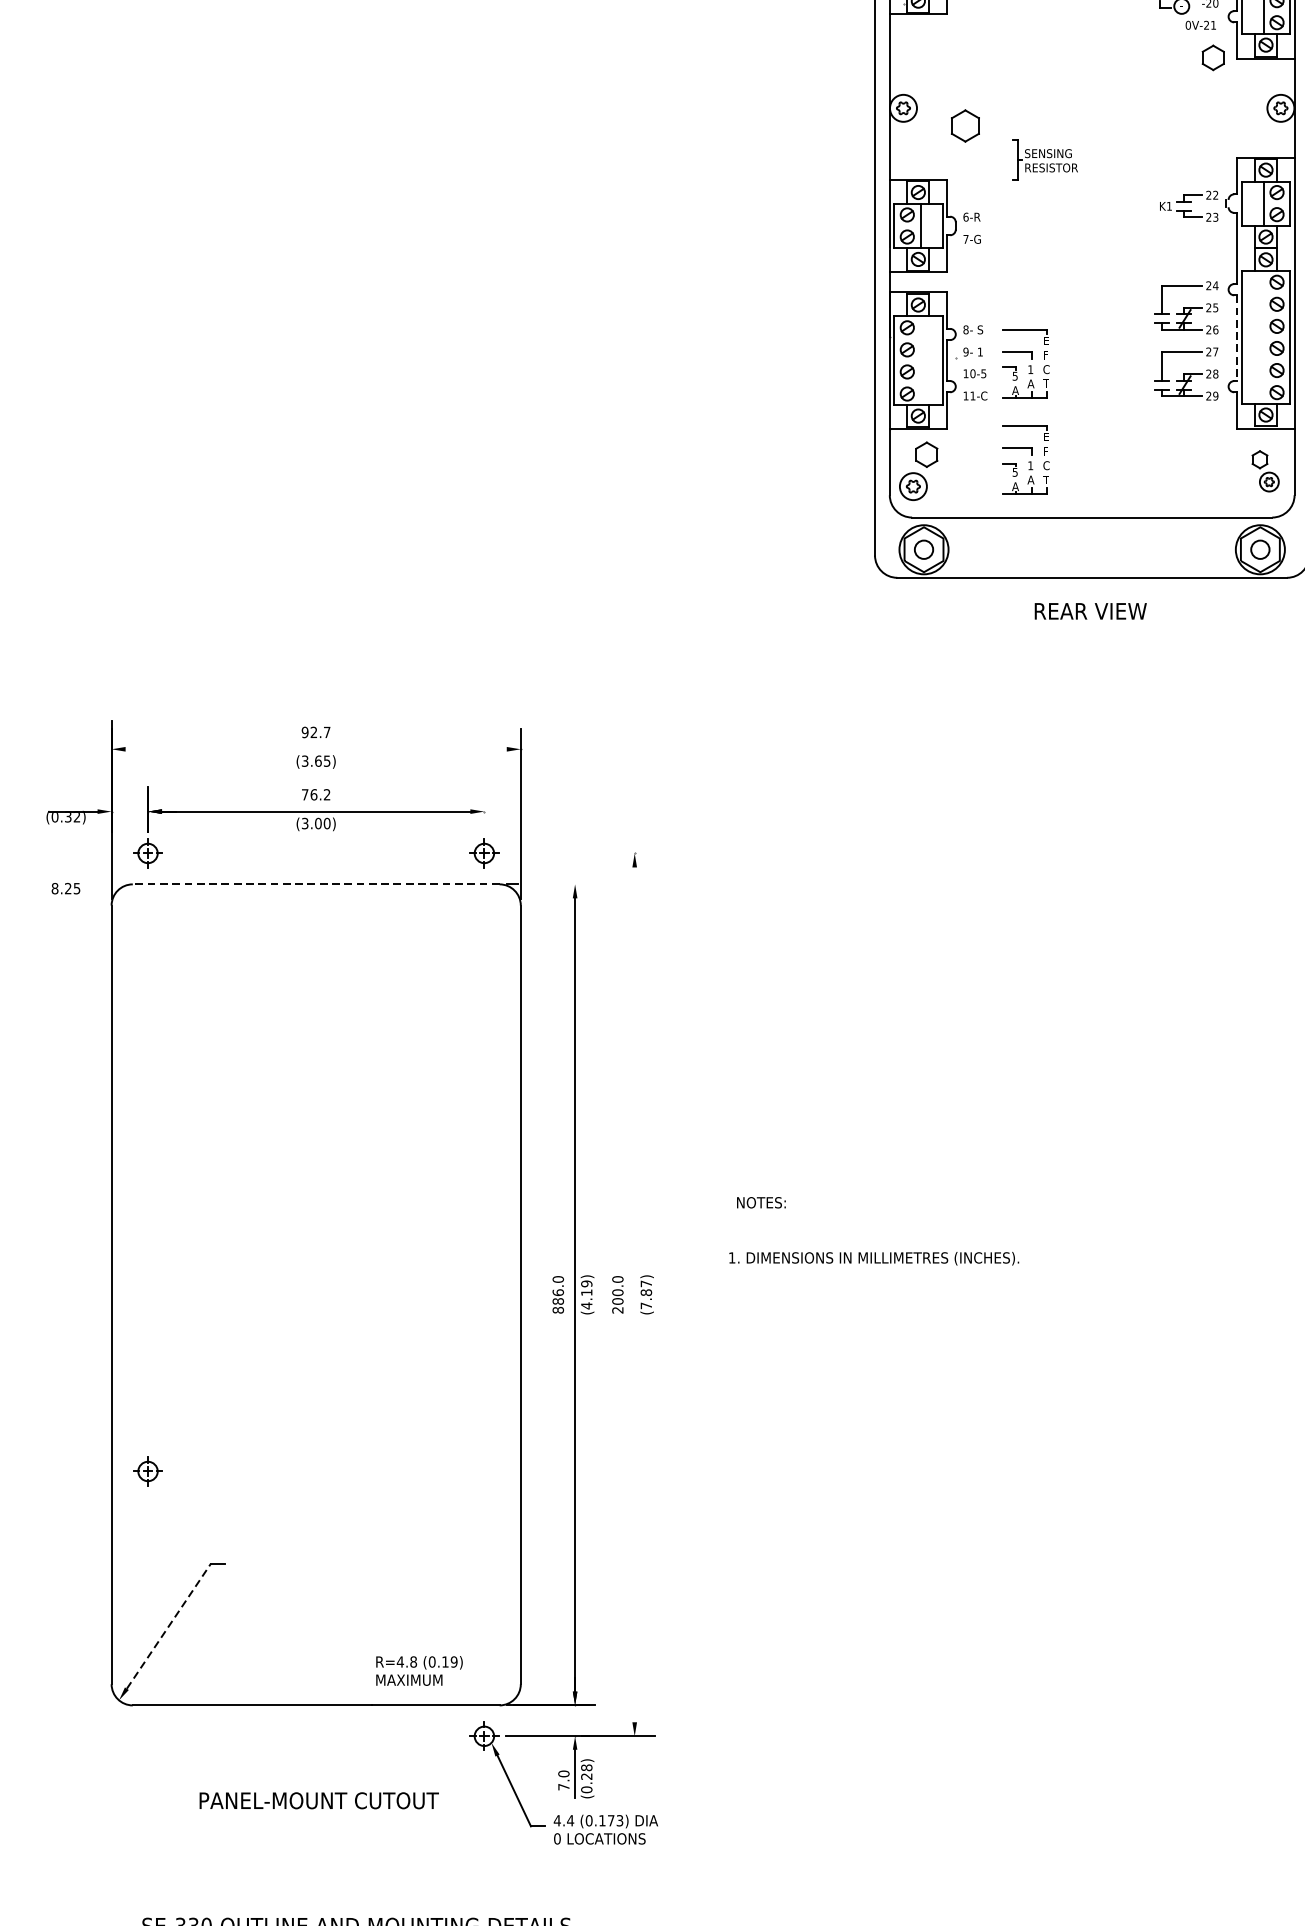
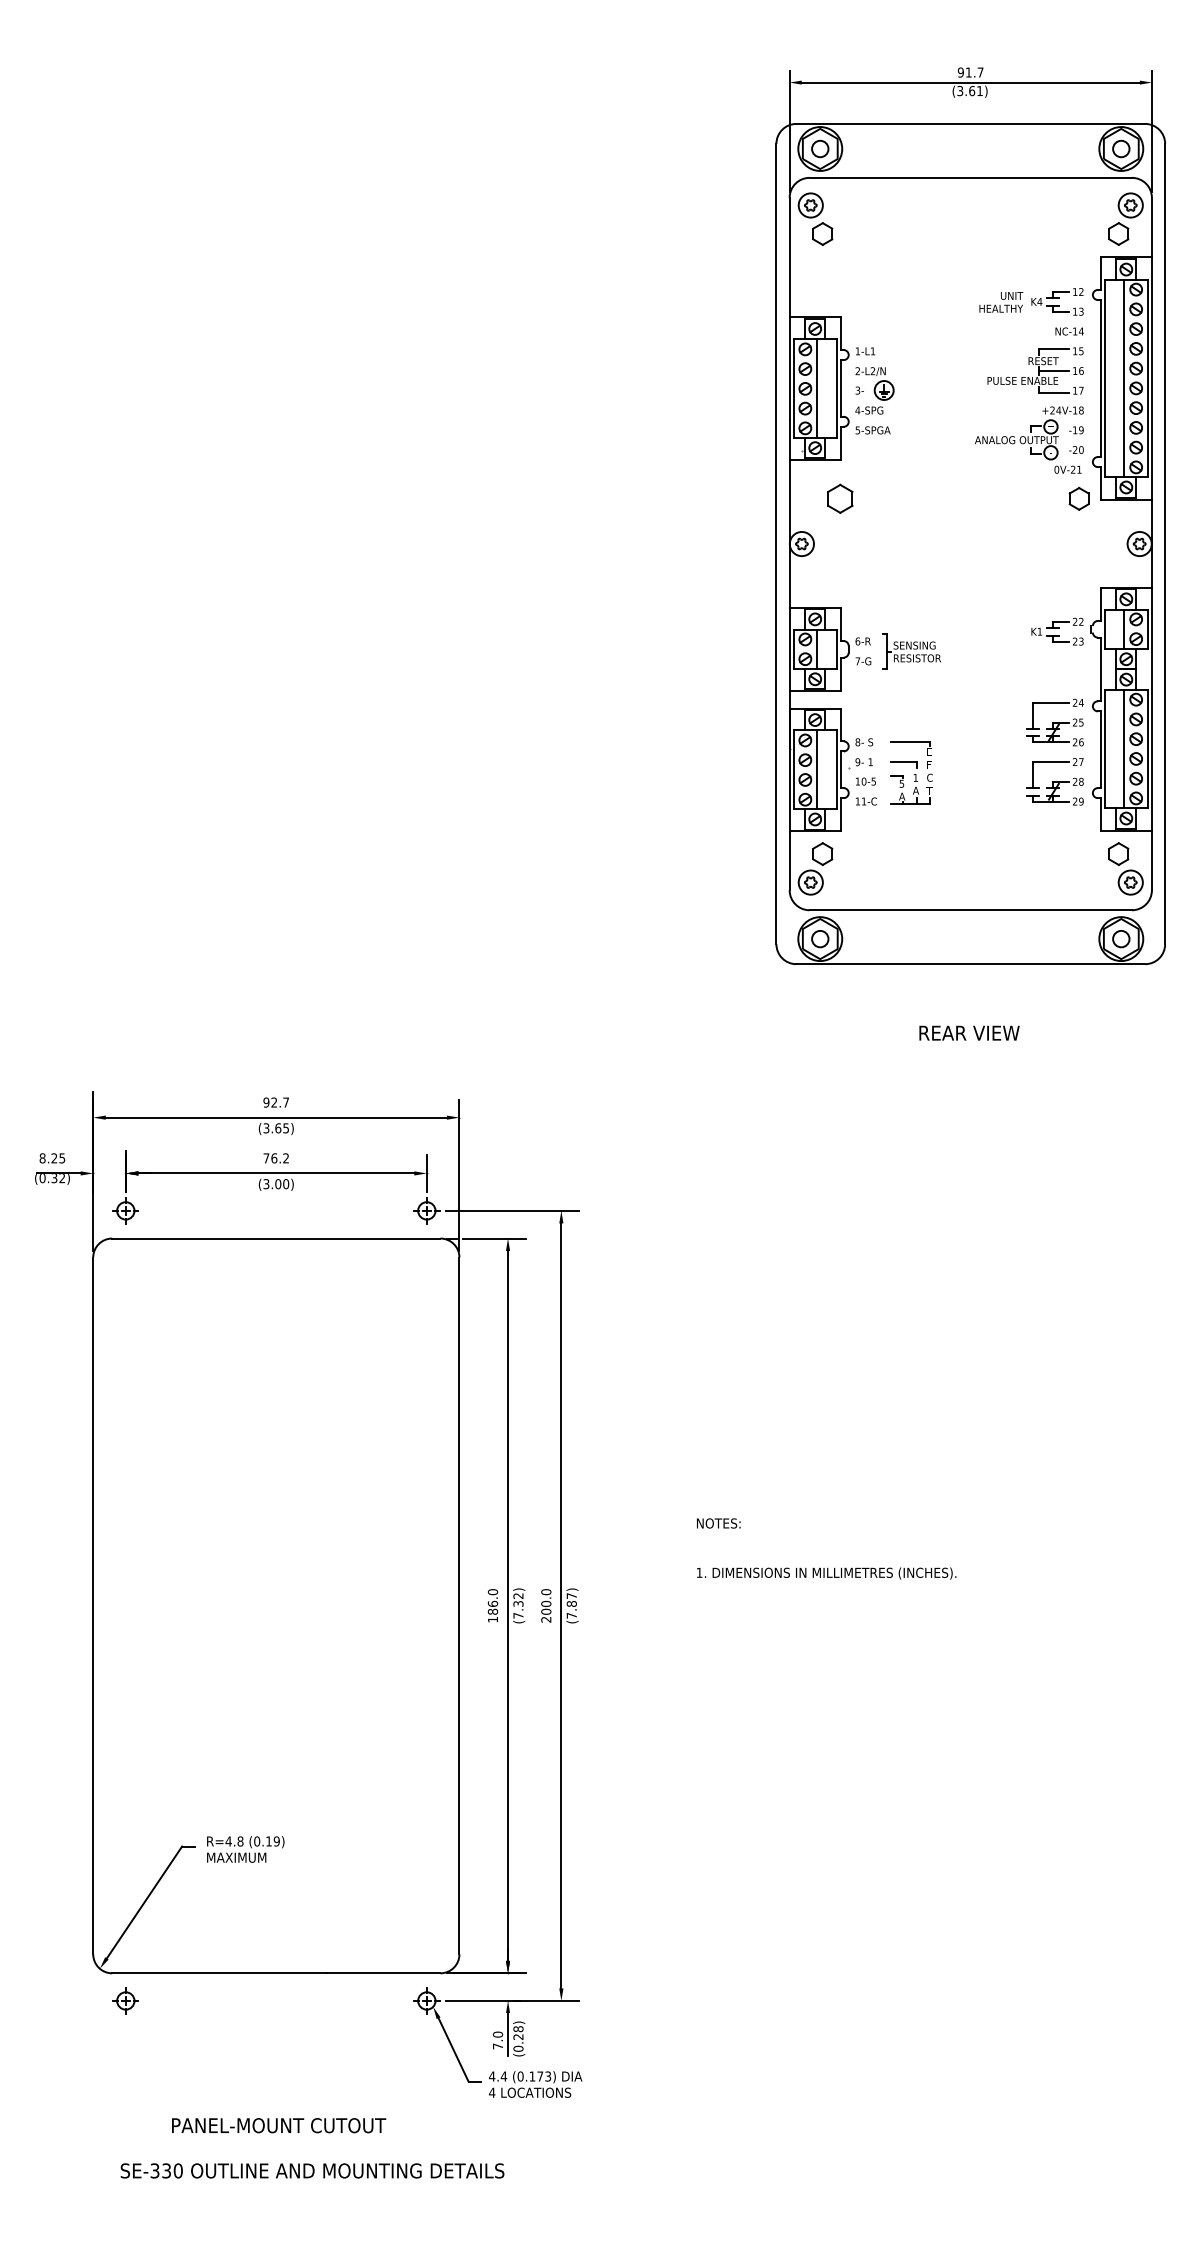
part: (965, 125) -> (840, 498), moved
part: (1044, 160) -> (911, 651), moved
line: (1263, 336) -> (1124, 748), added
line: (1237, 339) -> (1100, 750), dashed -> solid
line: (920, 360) -> (817, 769), added
part: (1025, 459) -> (911, 858), removed
part: (1265, 470) -> (1125, 868), size x1.43
text: (1090, 610) -> (969, 1032), moved
line: (315, 749) -> (275, 1117), added
line: (484, 811) -> (426, 1173), added
line: (580, 853) -> (512, 1210), added
line: (315, 884) -> (275, 1238), dashed -> solid
line: (559, 884) -> (494, 1238), added
text: (66, 888) -> (52, 1158), moved
text: (761, 1202) -> (718, 1523), moved
text: (873, 1258) -> (826, 1573), moved
line: (634, 1294) -> (561, 1605), added
text: (586, 1295) -> (518, 1606), (4.19) -> (7.32)
text: (557, 1310) -> (492, 1619), 886.0 -> 186.0
part: (147, 1470) -> (125, 2000), moved
line: (168, 1626) -> (144, 1902), dashed -> solid
text: (419, 1670) -> (245, 1849), moved
text: (319, 1800) -> (279, 2125), moved
text: (557, 1838) -> (492, 2092), 0 -> 4

